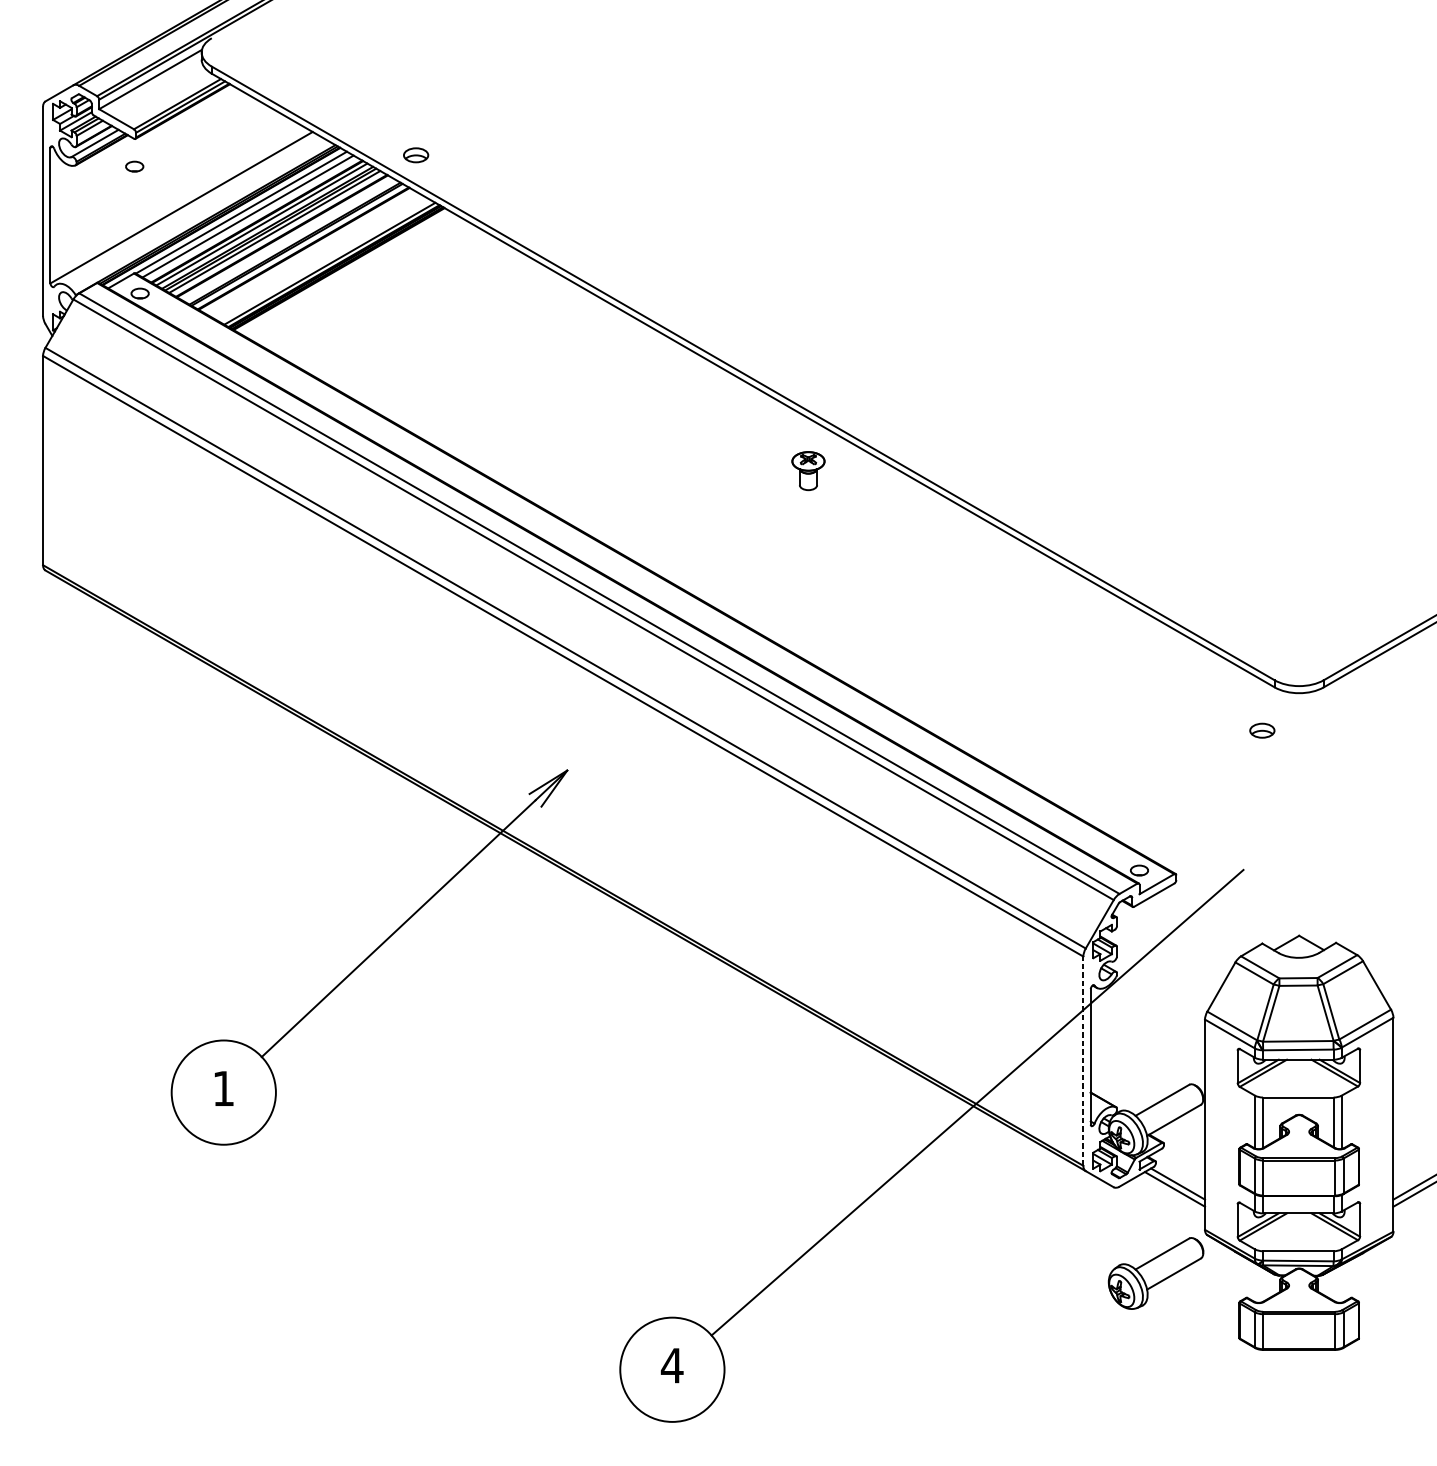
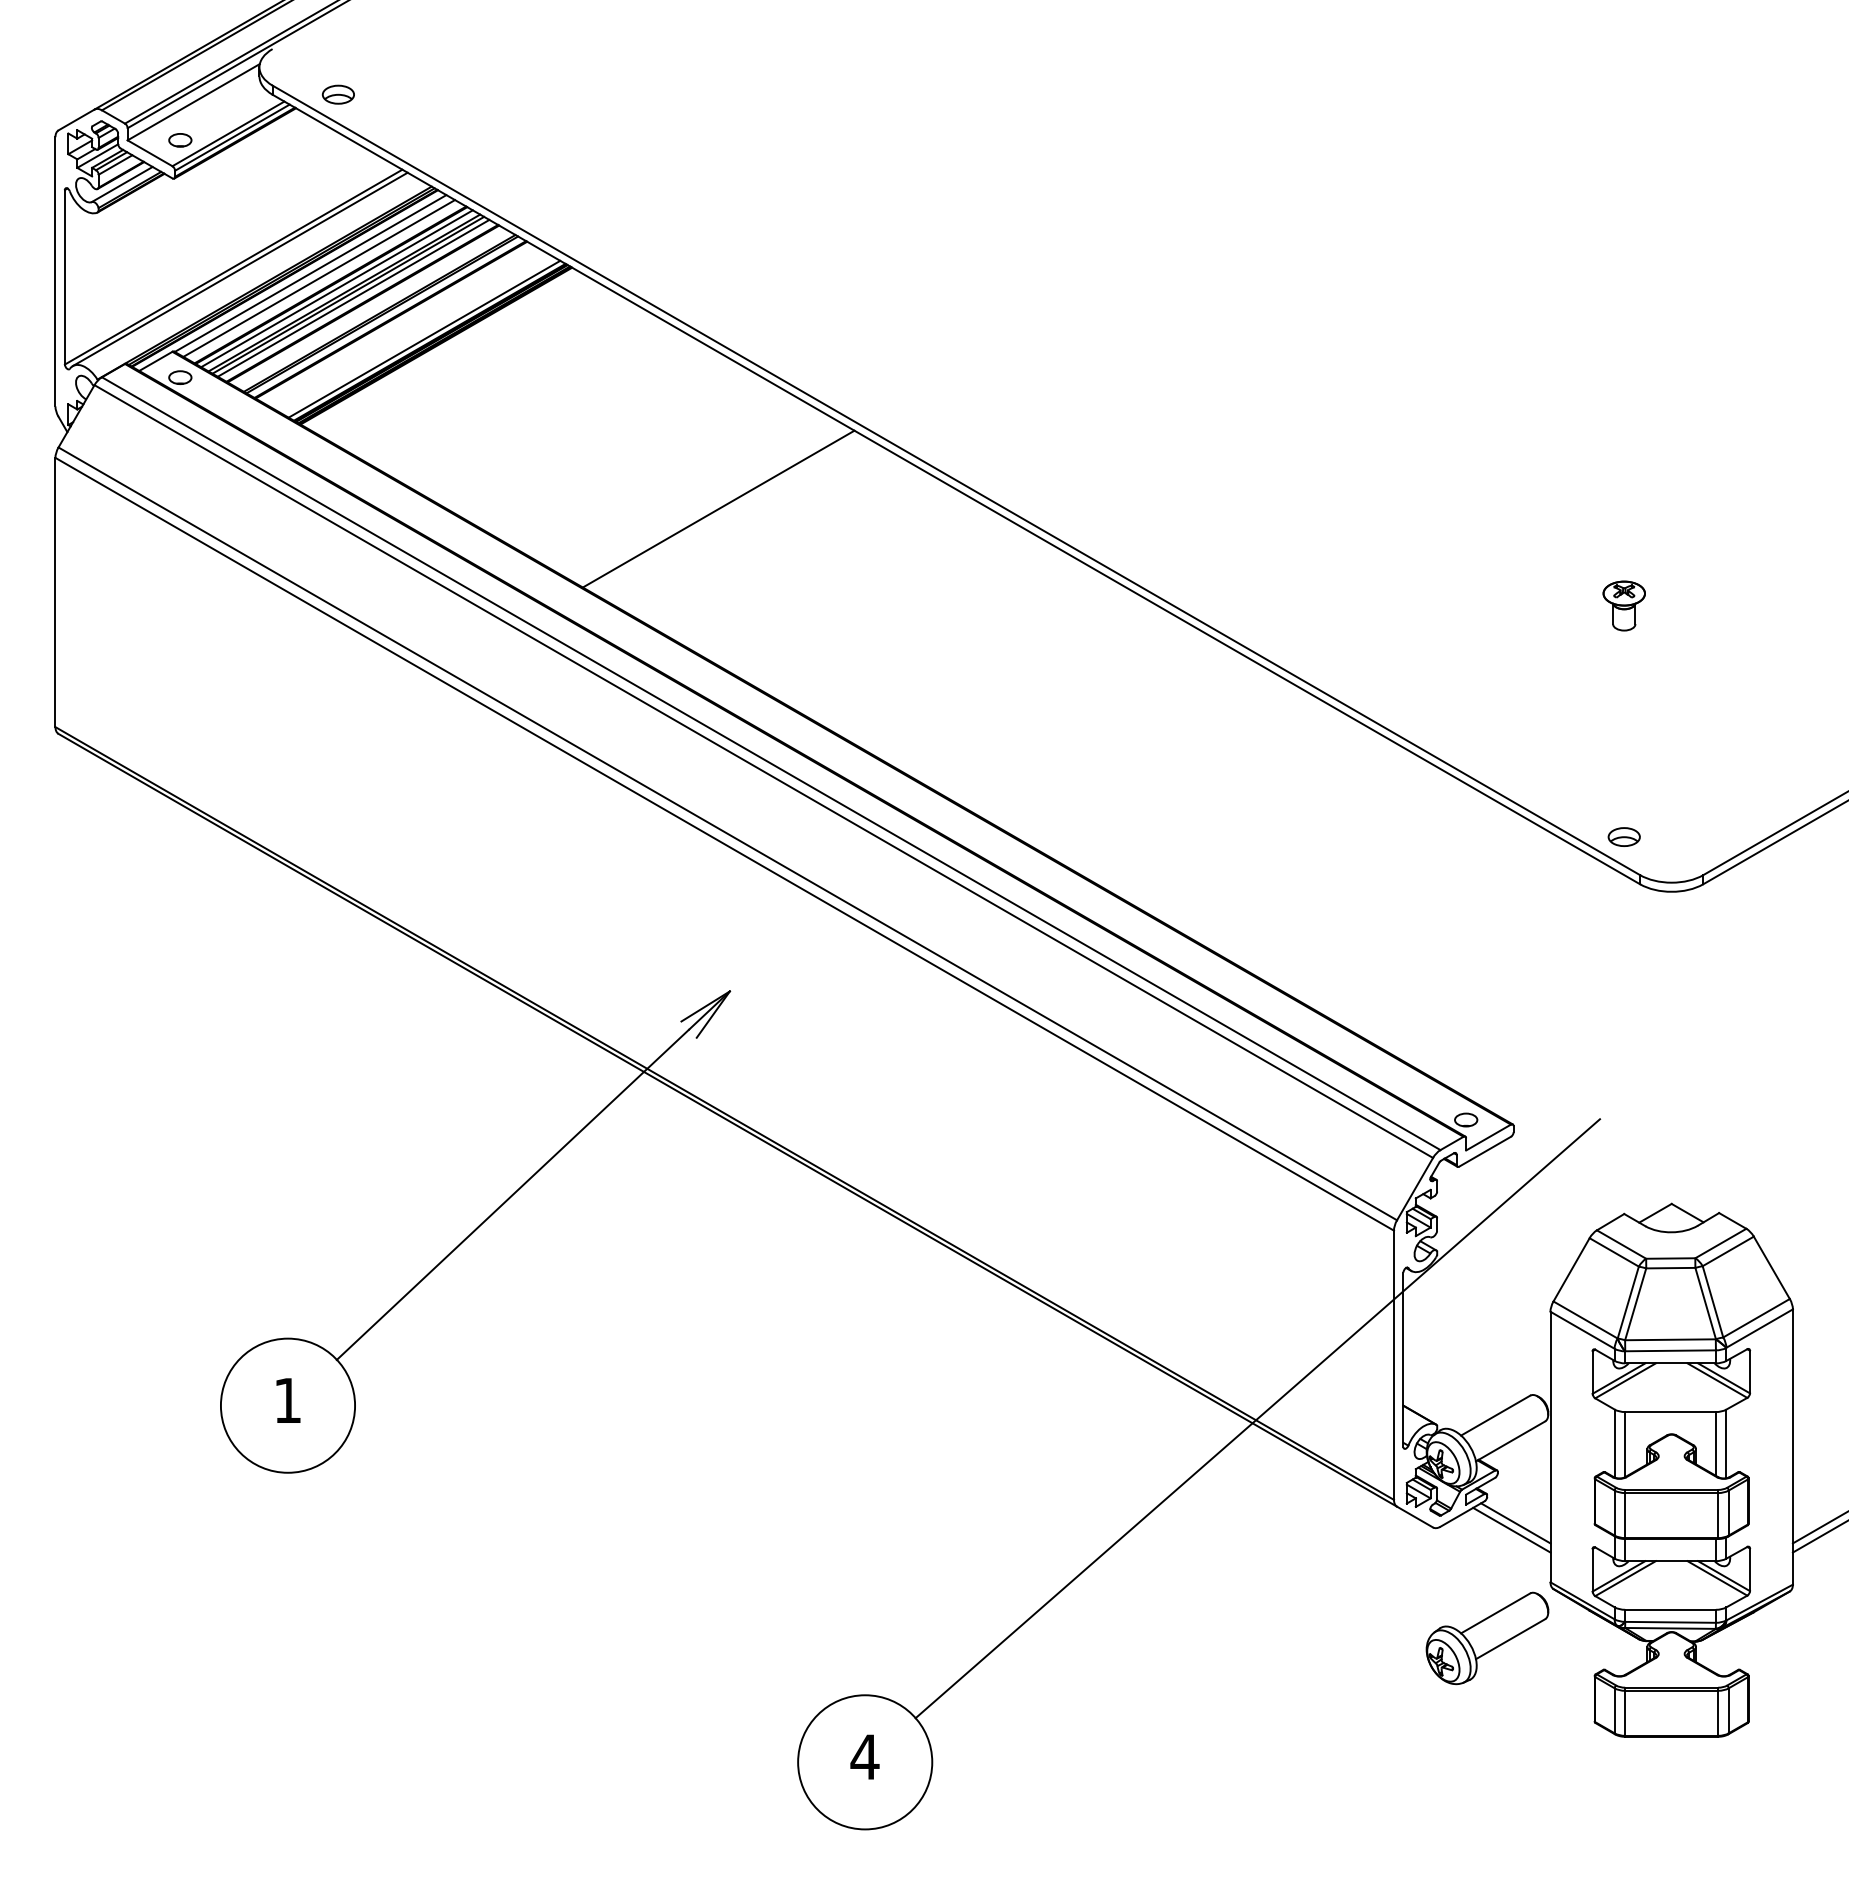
part: (415, 155) -> (337, 94), moved
part: (134, 166) -> (180, 140), moved
line: (186, 209) -> (239, 269), added
line: (558, 395) -> (718, 508), added
part: (807, 470) -> (1623, 605), moved
part: (1261, 730) -> (1623, 836), moved
line: (1083, 1061) -> (1393, 1365), dashed -> solid

